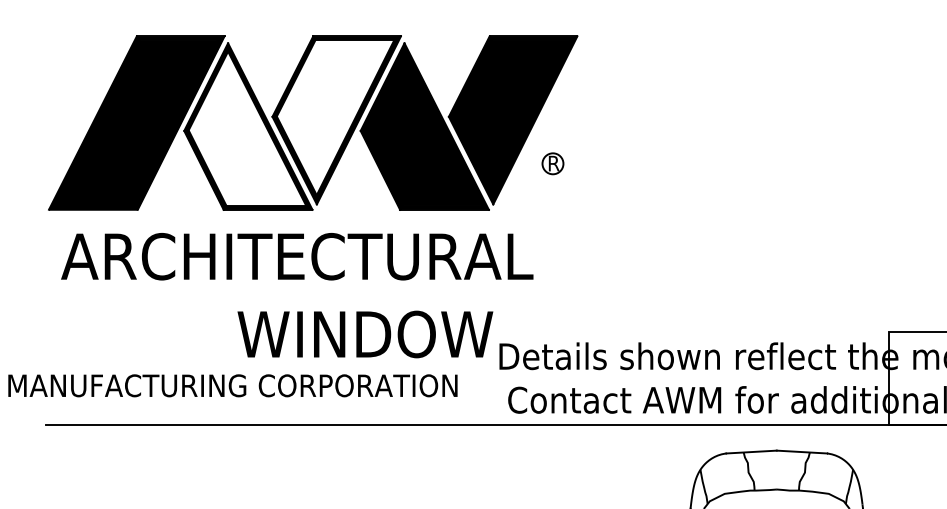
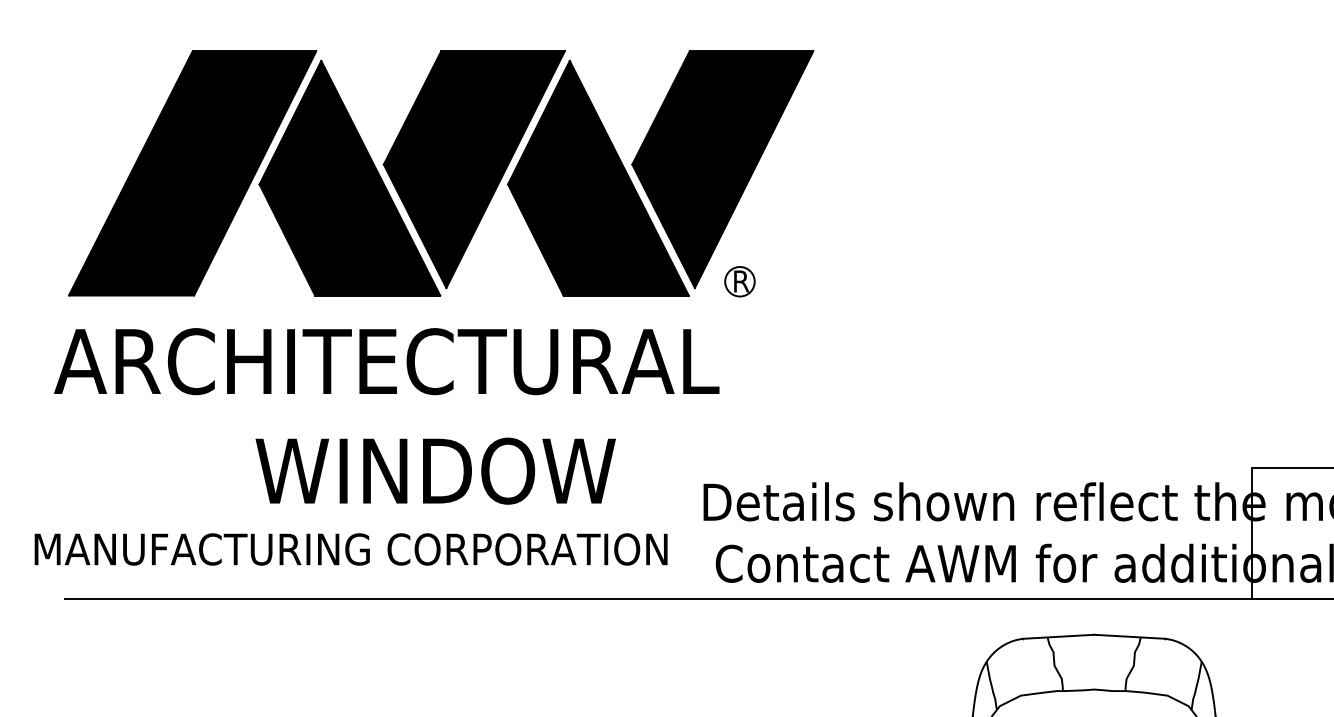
fill: (335, 117) -> (472, 165), added
fill: (247, 128) -> (348, 180), added
part: (552, 163) -> (739, 281), moved
text: (297, 256) -> (386, 361), moved
text: (365, 334) -> (435, 470), moved
text: (232, 385) -> (350, 549), moved

